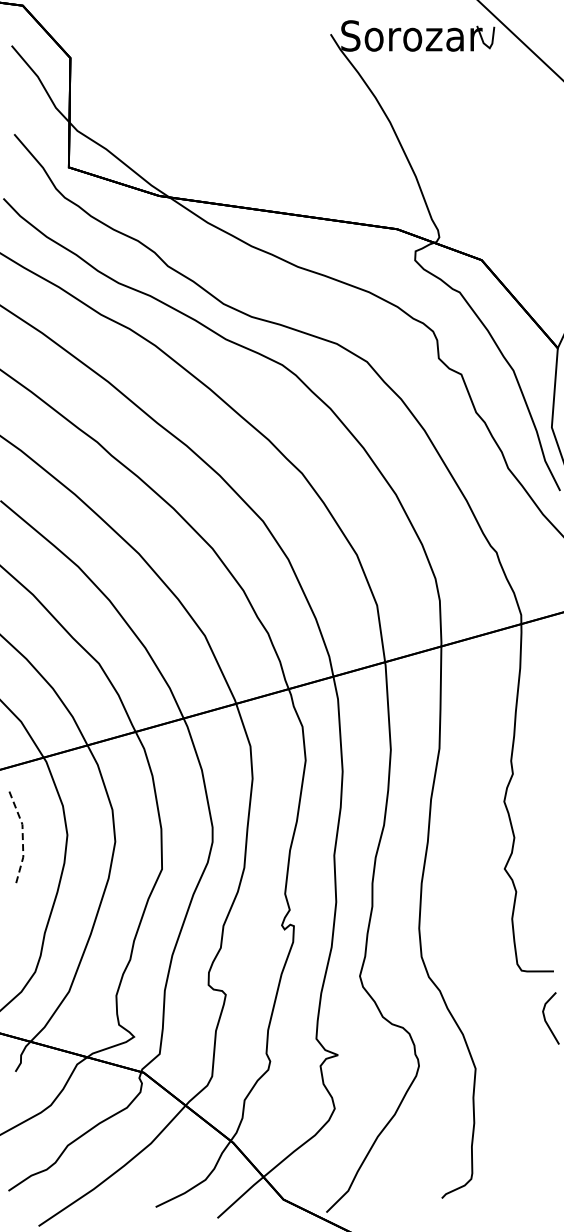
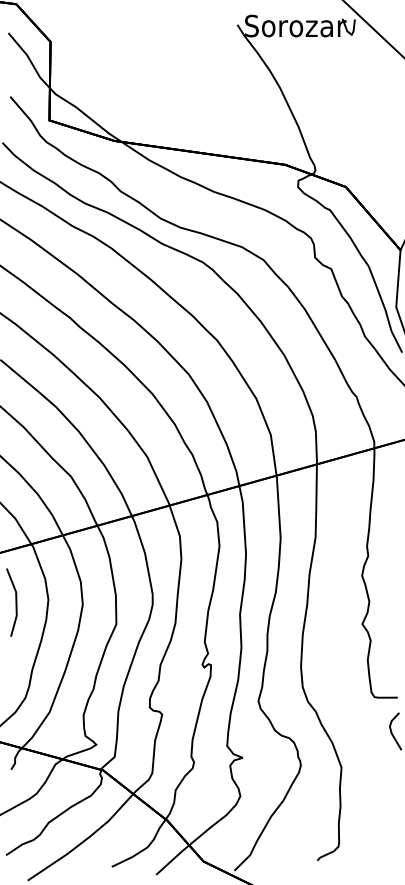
line: (22, 838) -> (16, 602), dashed -> solid

